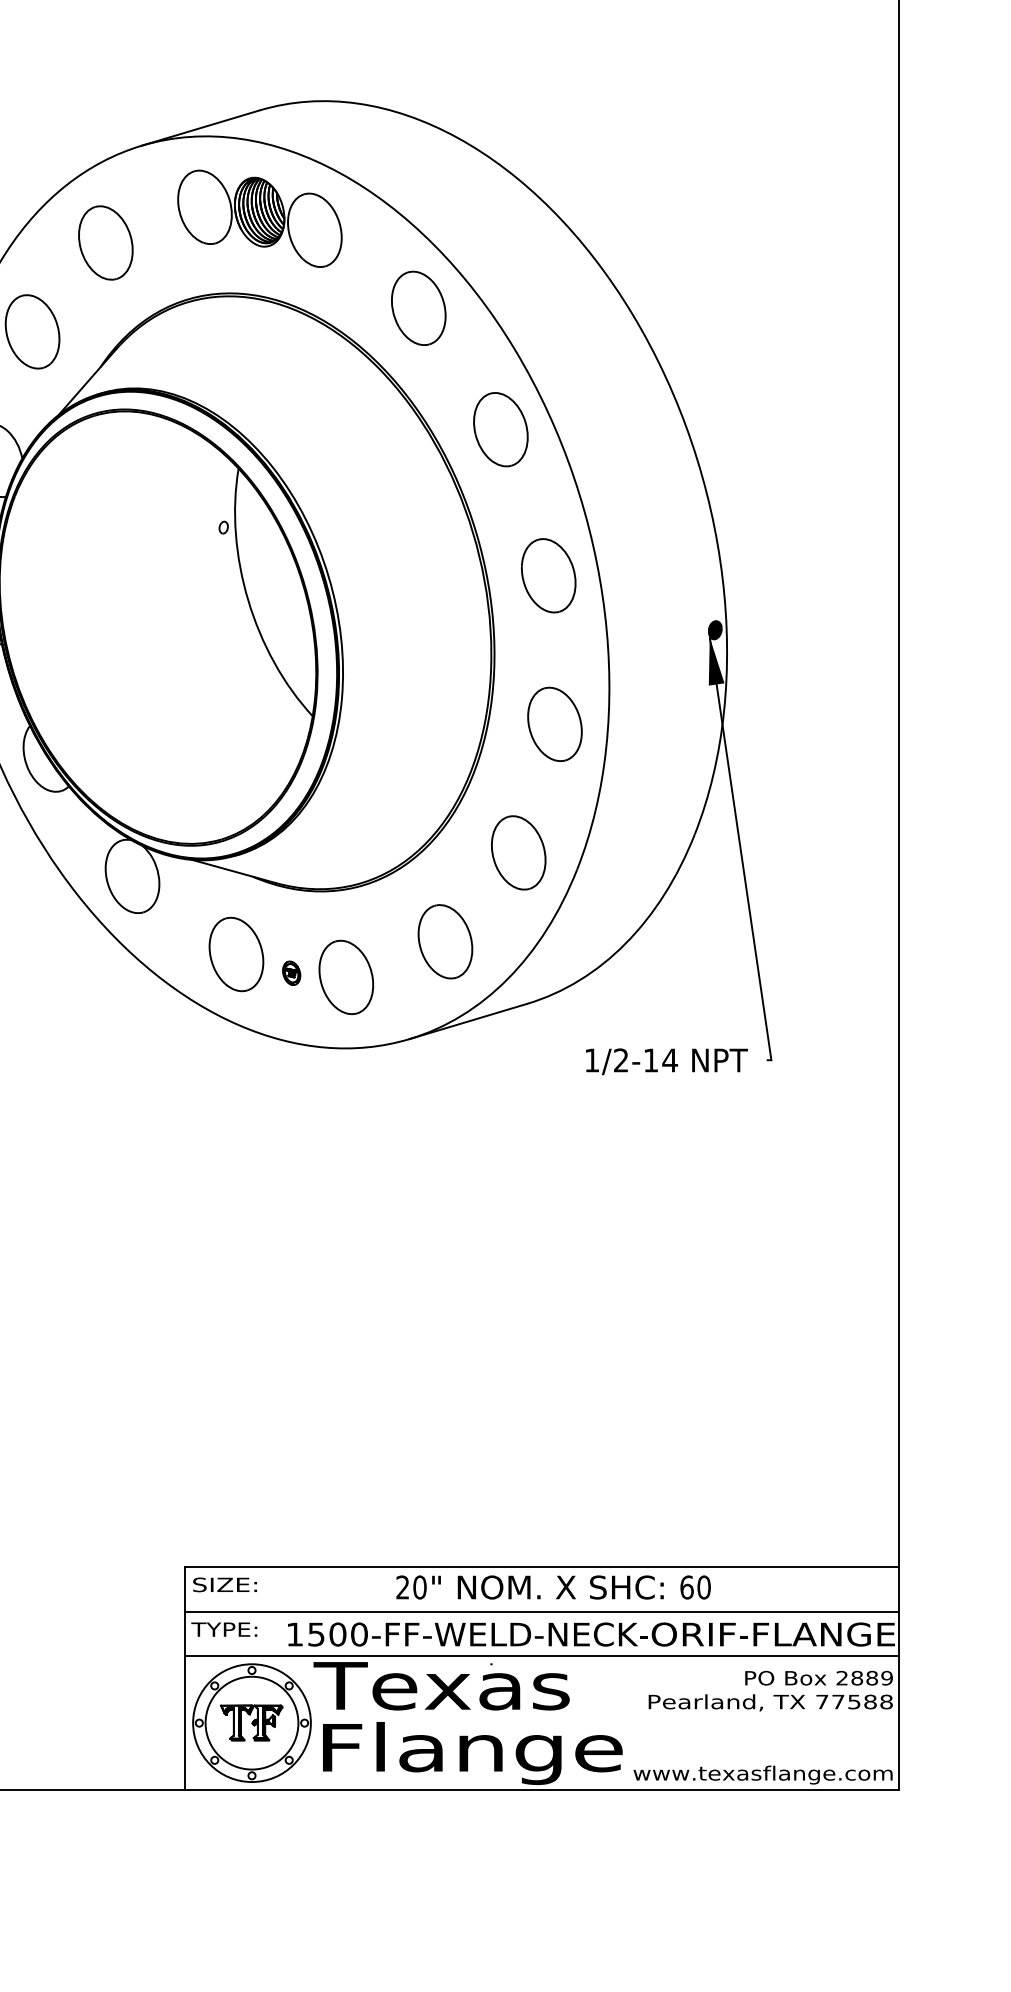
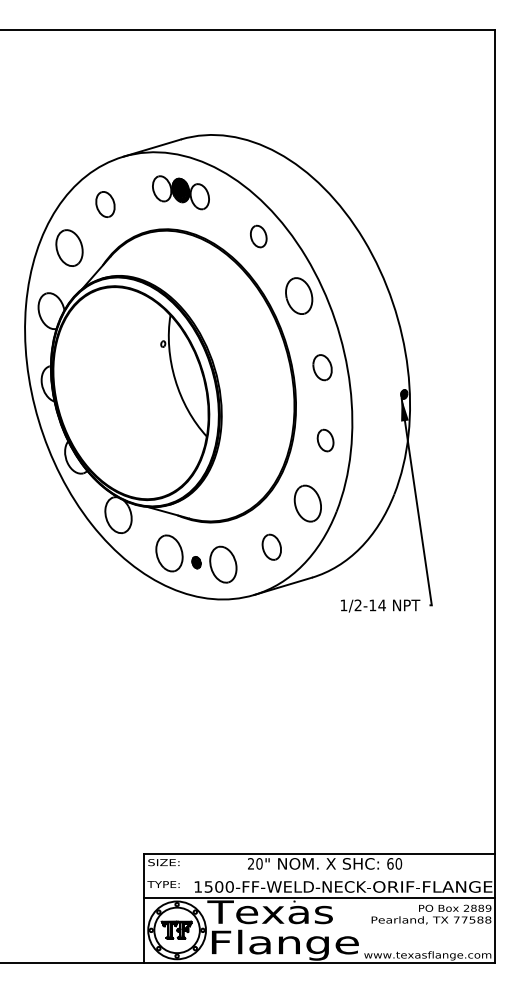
part: (258, 218) -> (180, 192), size x0.7
part: (105, 242) -> (105, 204), size x0.7
part: (417, 308) -> (258, 236), size x0.6
part: (548, 575) -> (322, 367), size x0.7
part: (554, 724) -> (325, 440), size x0.6
part: (444, 942) -> (271, 547), size x0.7
line: (542, 1611) -> (319, 875), removed

